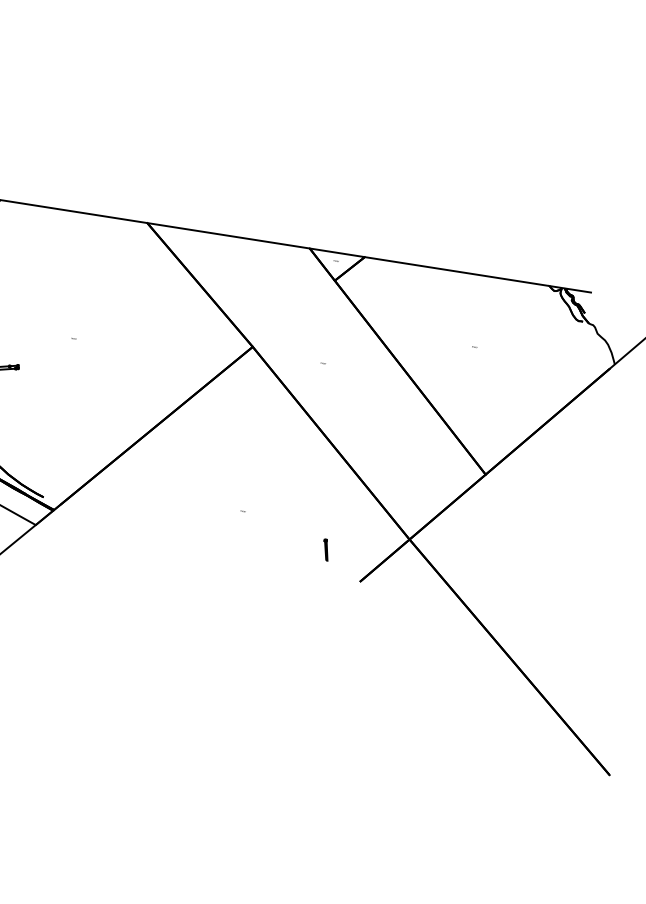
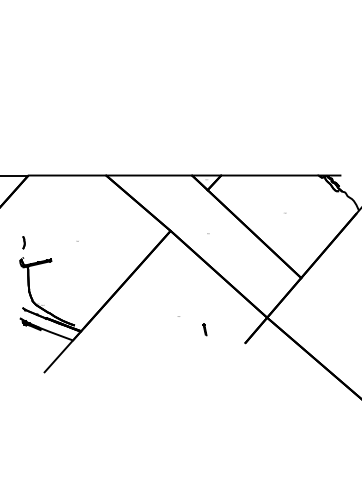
part: (325, 549) -> (204, 329), moved

